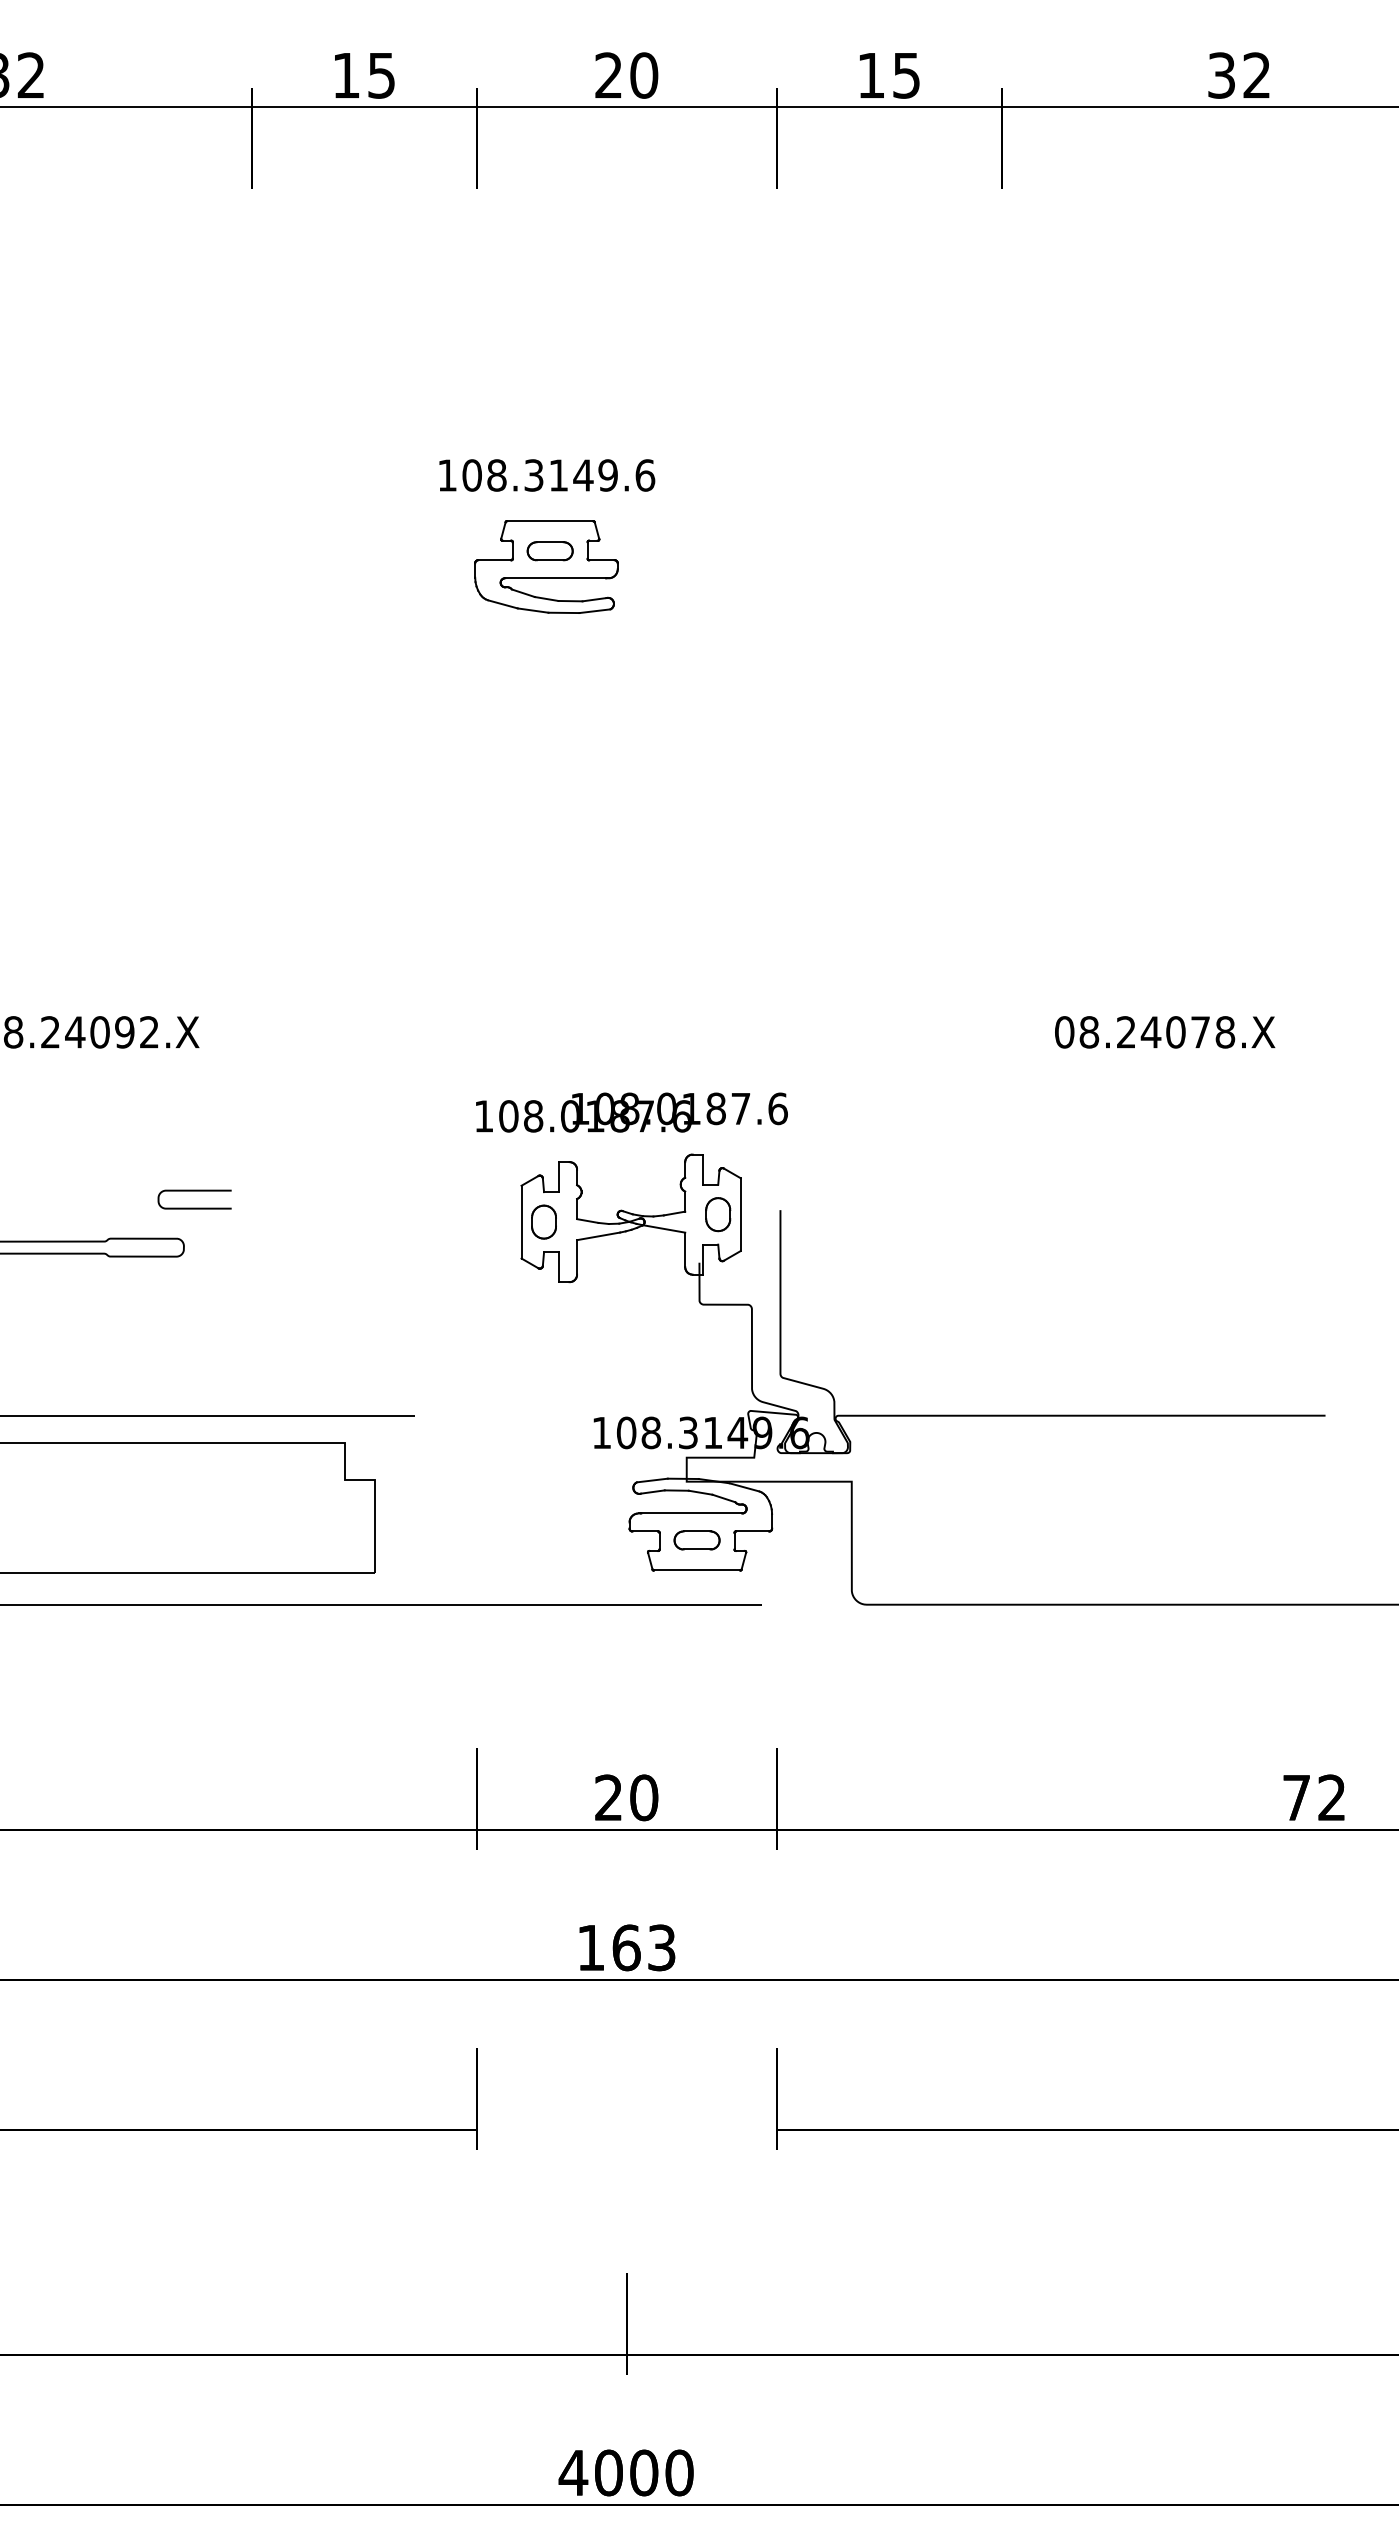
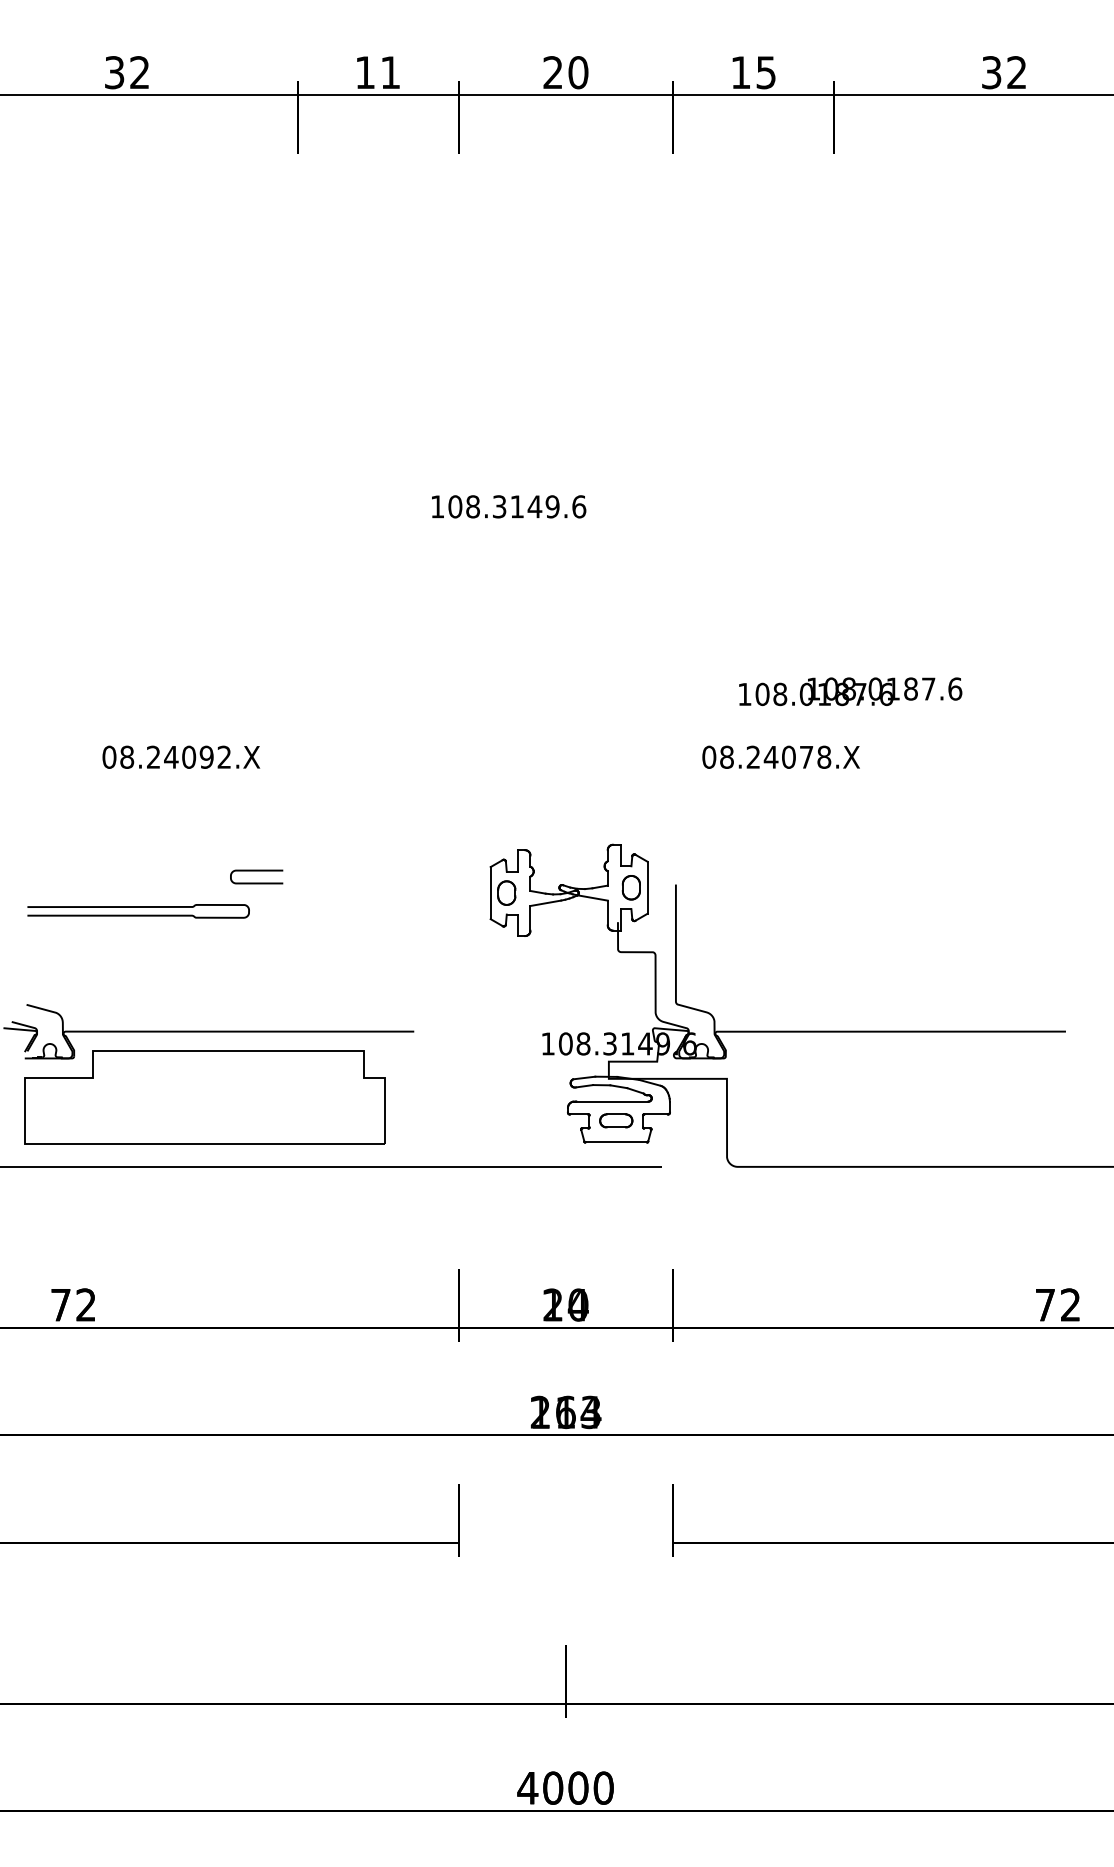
text: (381, 75) -> (390, 72), 15 -> 11
text: (547, 475) -> (509, 506), moved
part: (546, 567) -> (508, 424), removed
text: (1164, 1031) -> (780, 756), moved
text: (631, 1112) -> (850, 691), moved
text: (626, 1797) -> (565, 1304), 20 -> 14
text: (626, 1947) -> (565, 1412), 163 -> 214

